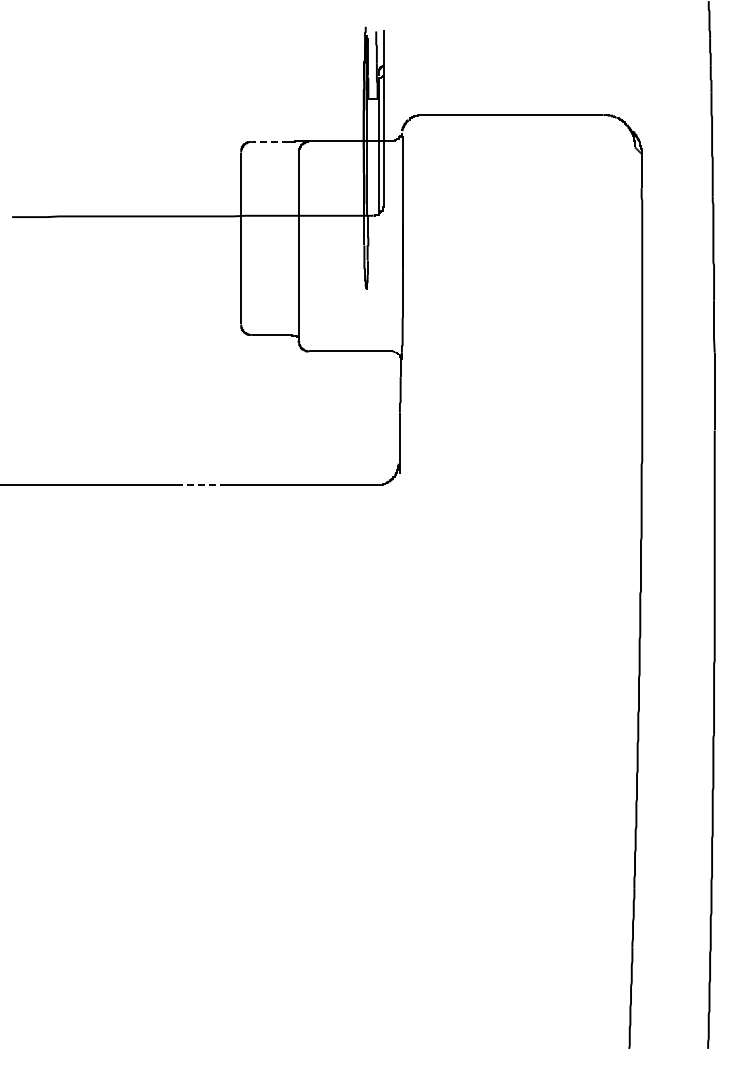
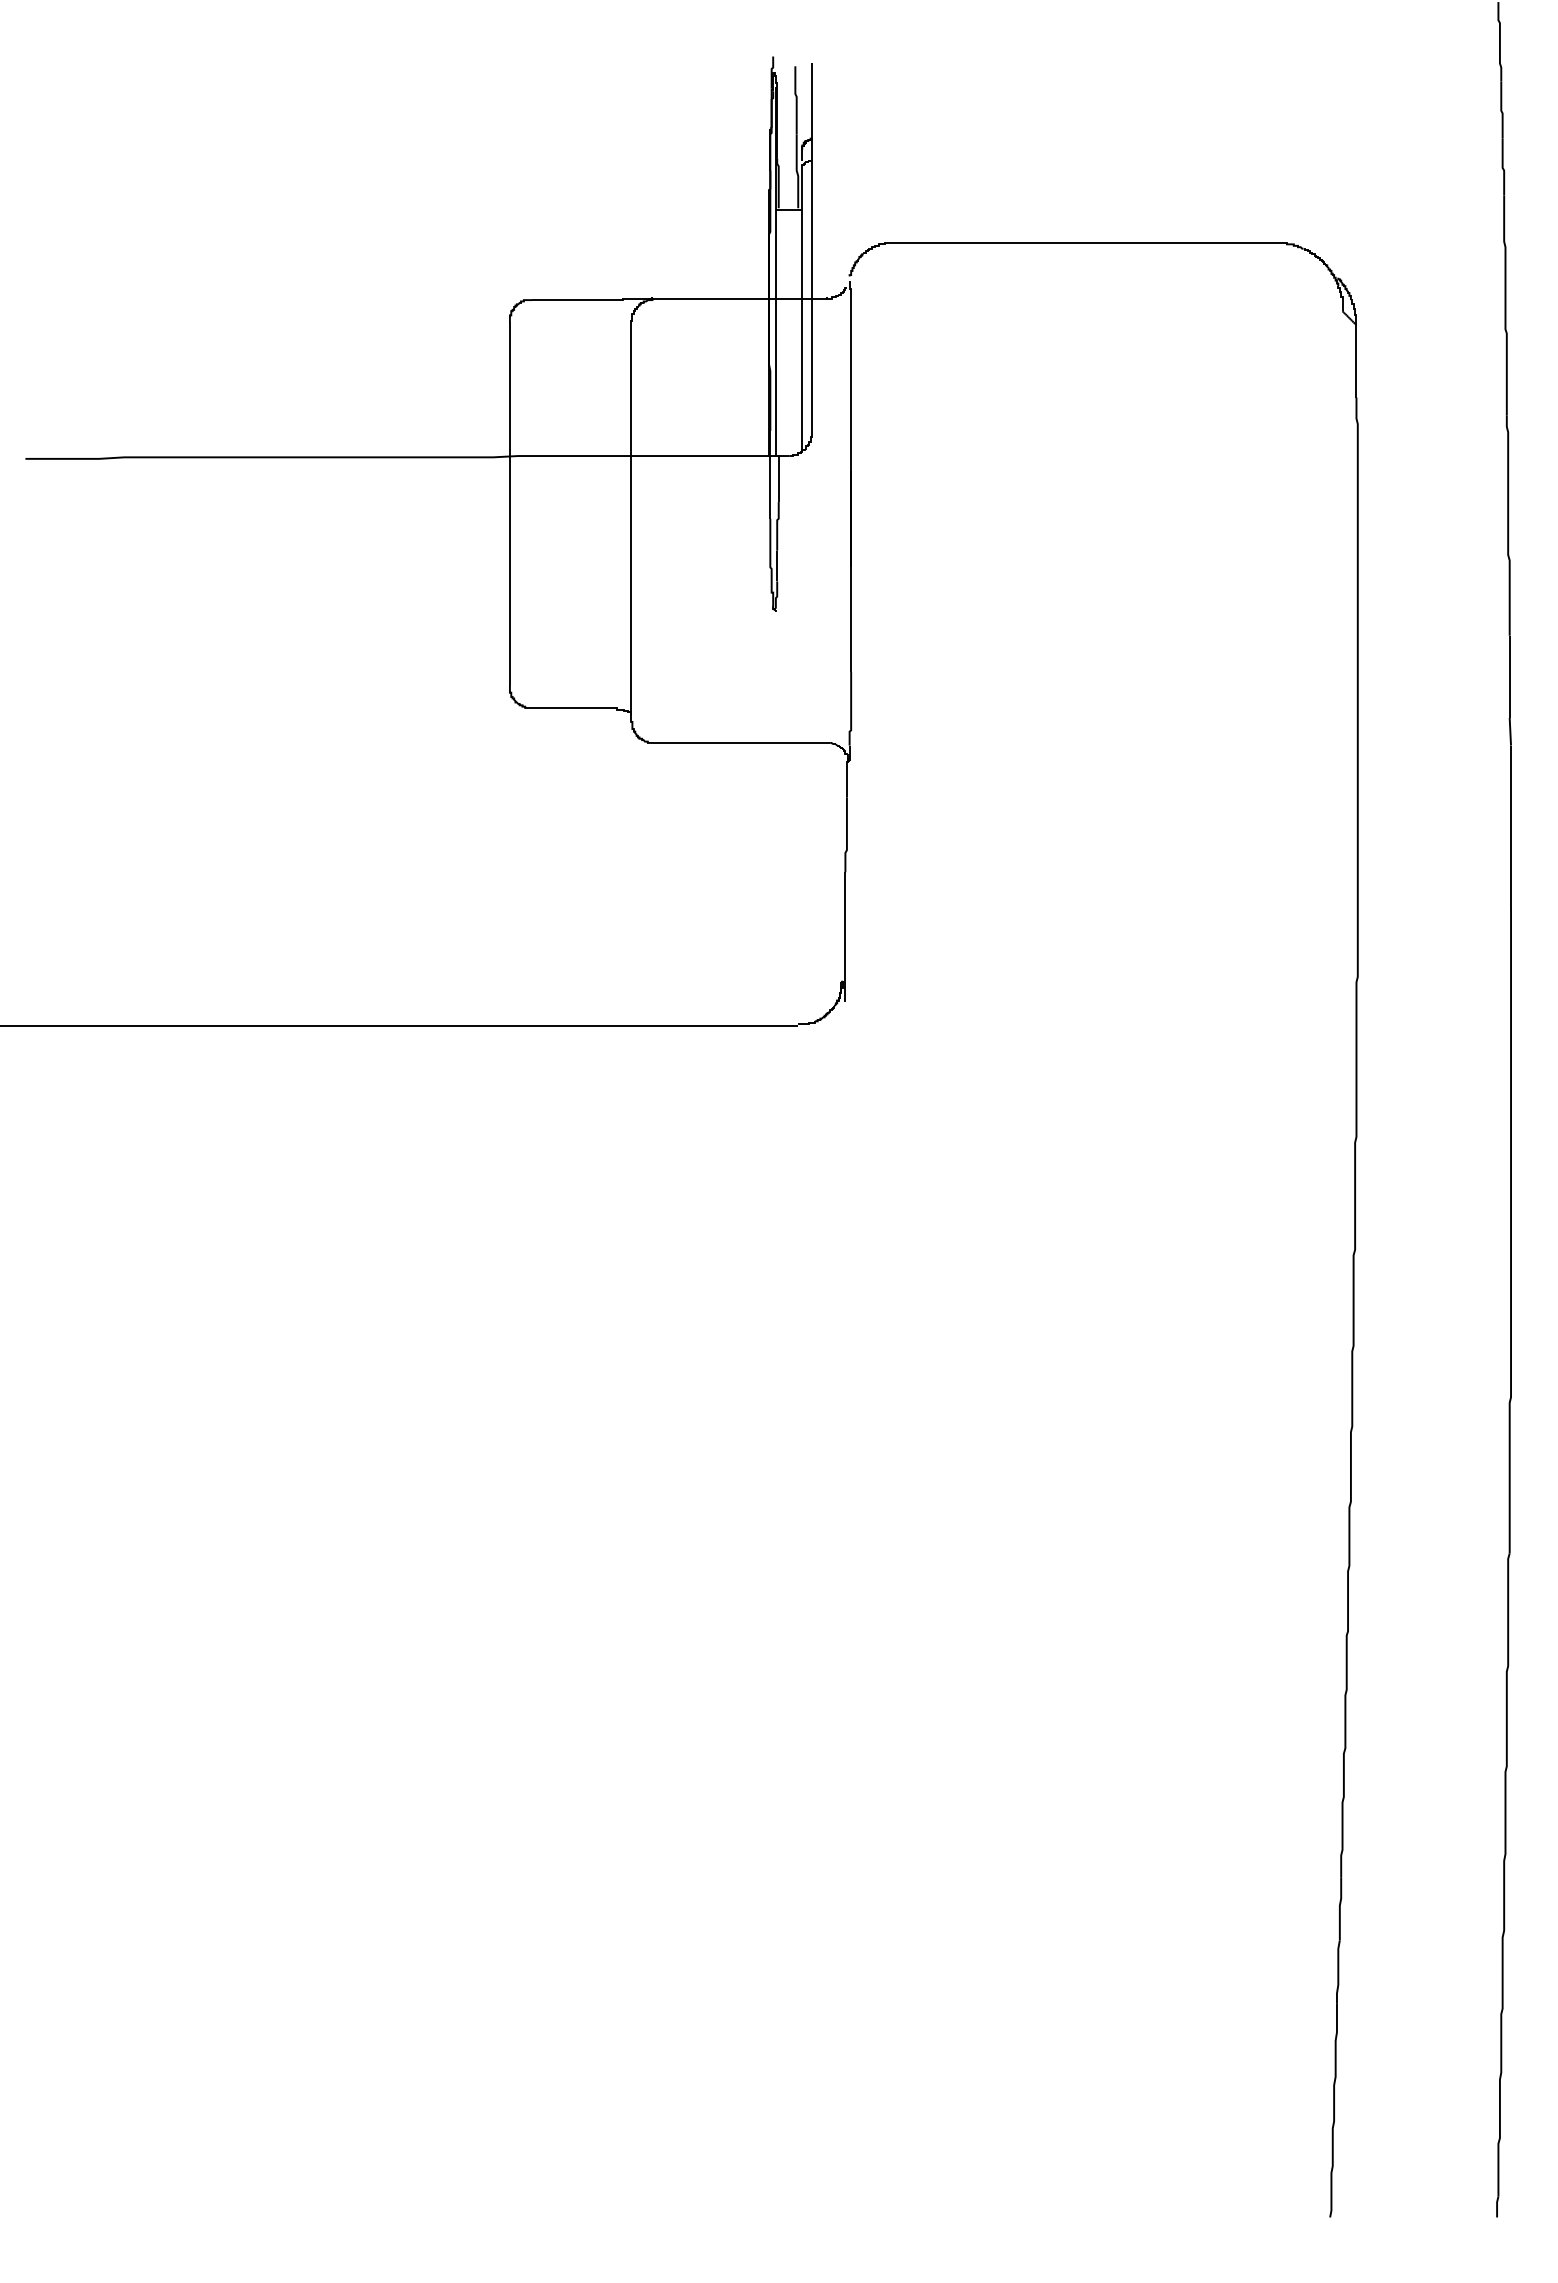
line: (269, 142) -> (569, 301), dashed -> solid
line: (201, 485) -> (425, 1026), dashed -> solid

